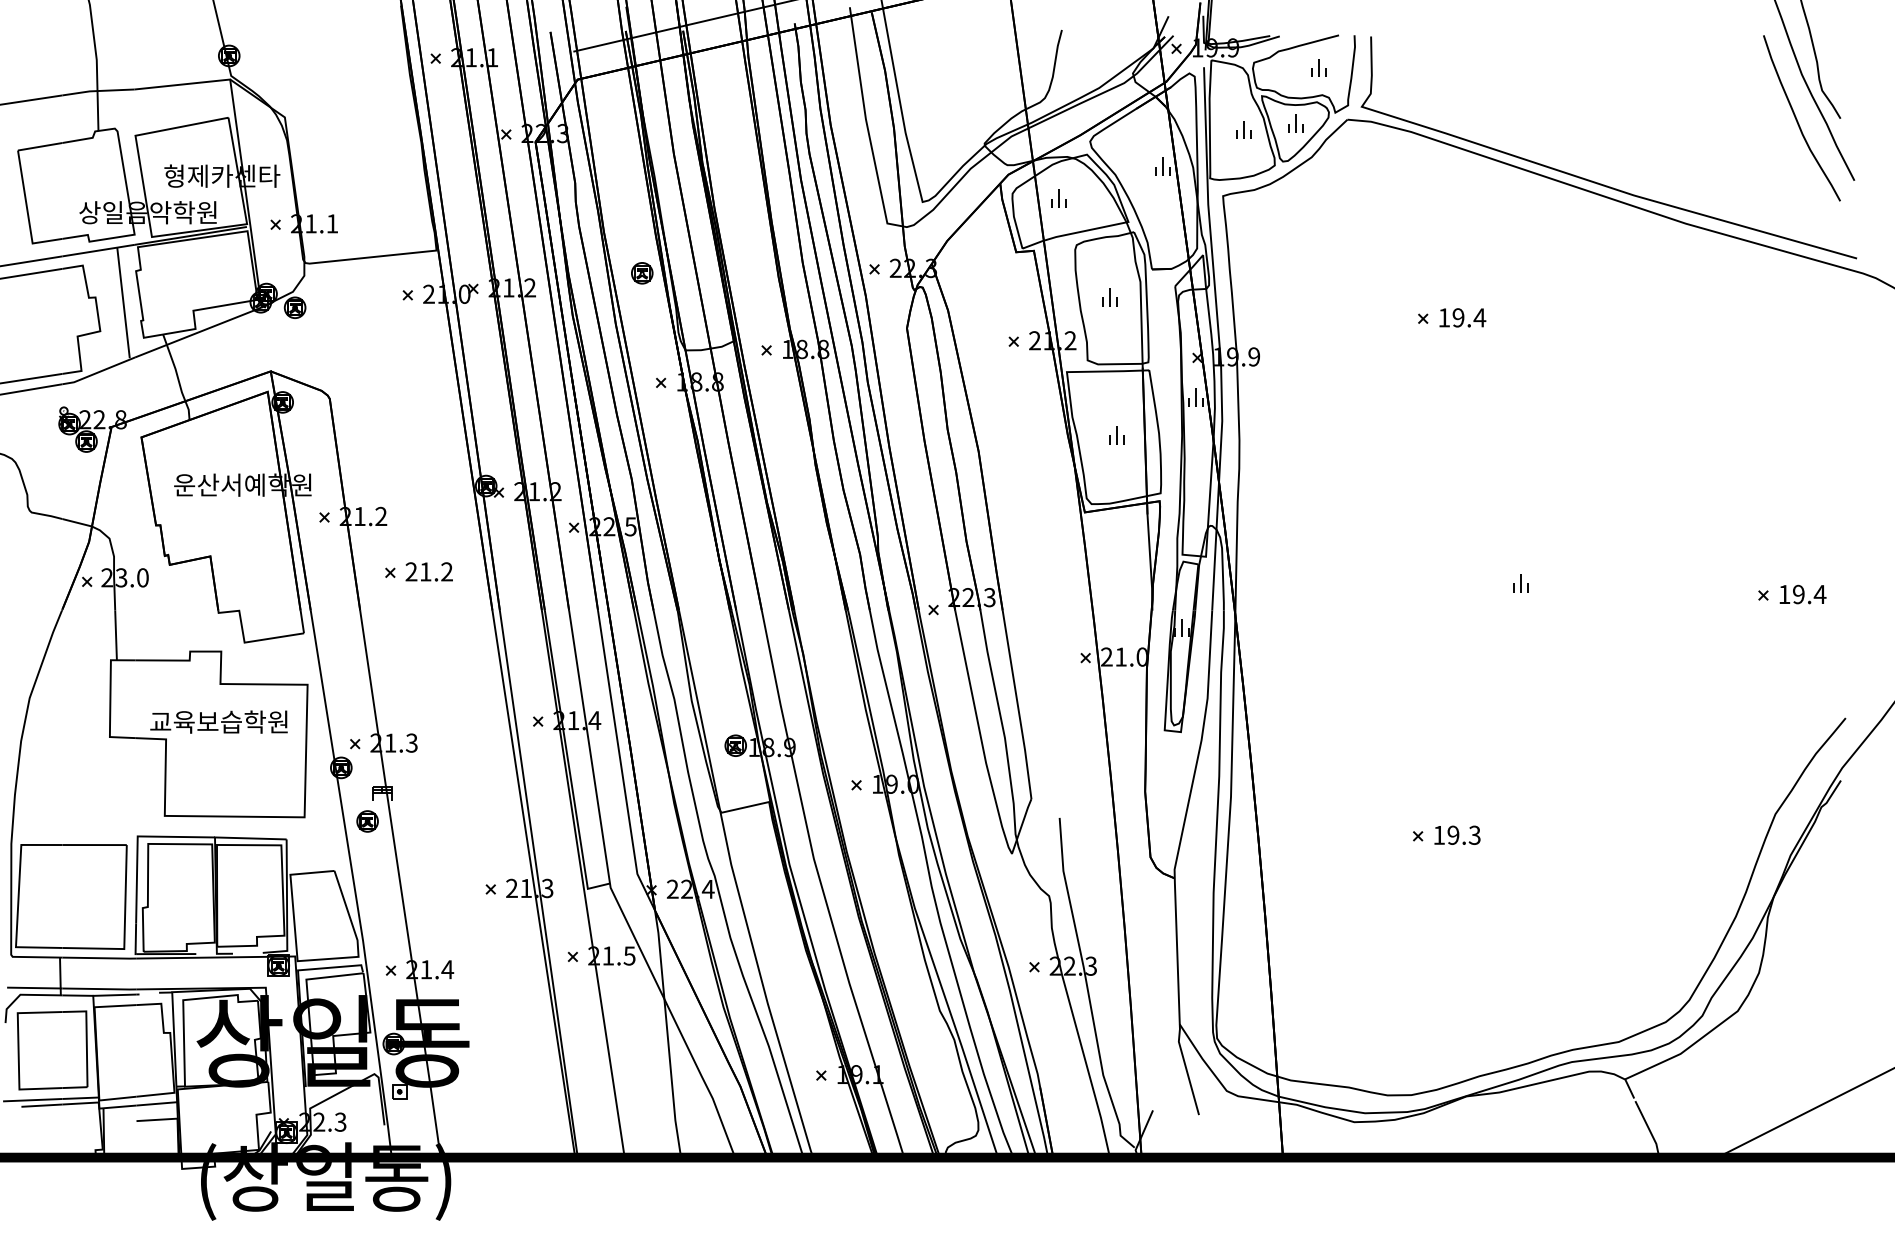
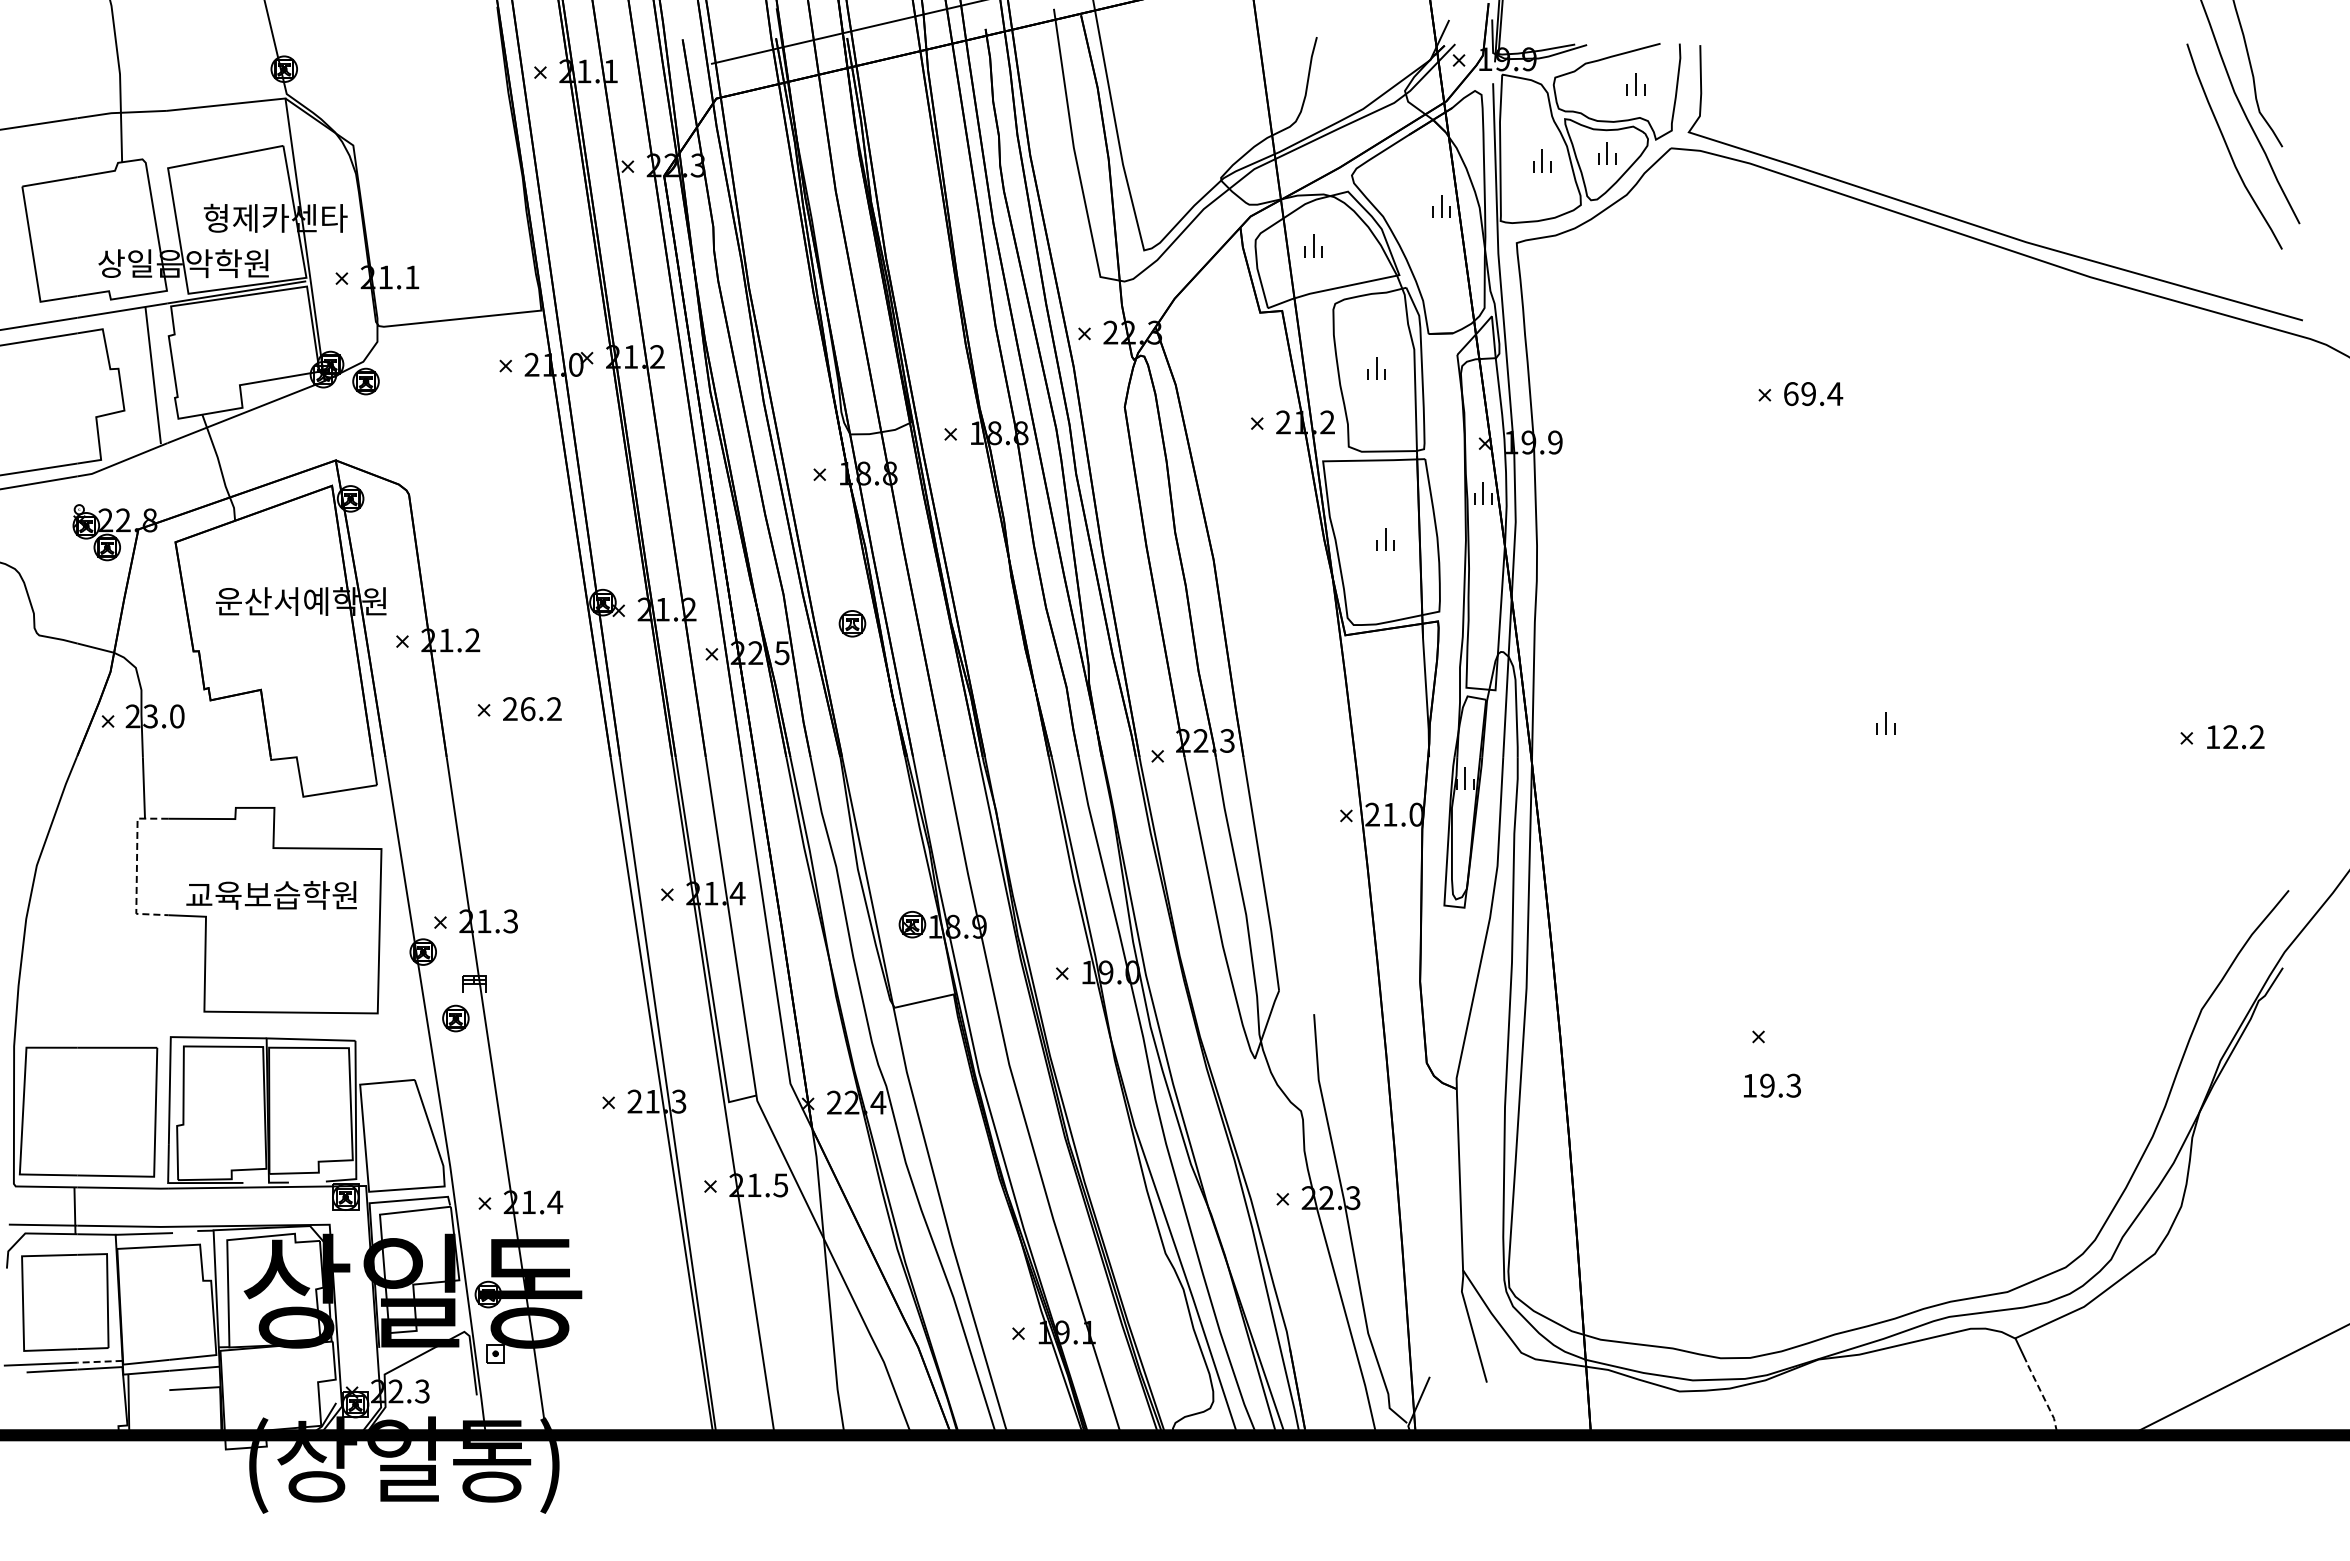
part: (642, 273) -> (852, 623), moved
text: (1444, 318) -> (1791, 394), 19.4 -> 69.4
text: (426, 572) -> (528, 709), 21.2 -> 26.2
text: (1809, 594) -> (2244, 737), 19.4 -> 12.2
line: (110, 699) -> (136, 867), solid -> dashed
text: (1457, 835) -> (1772, 1085), moved
line: (81, 1098) -> (100, 1361), solid -> dashed
line: (1649, 1129) -> (2045, 1400), solid -> dashed

